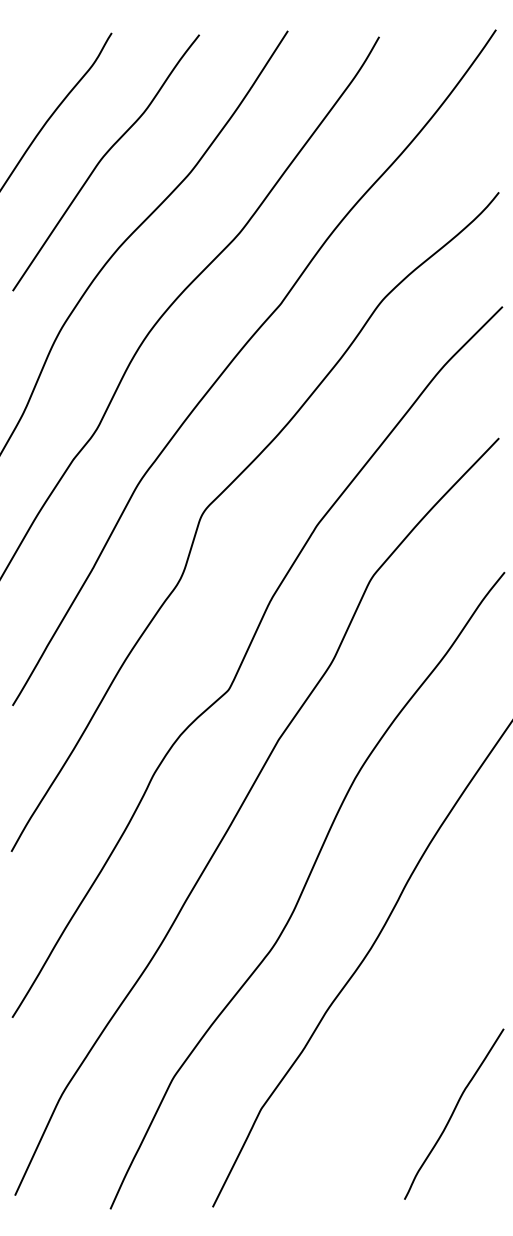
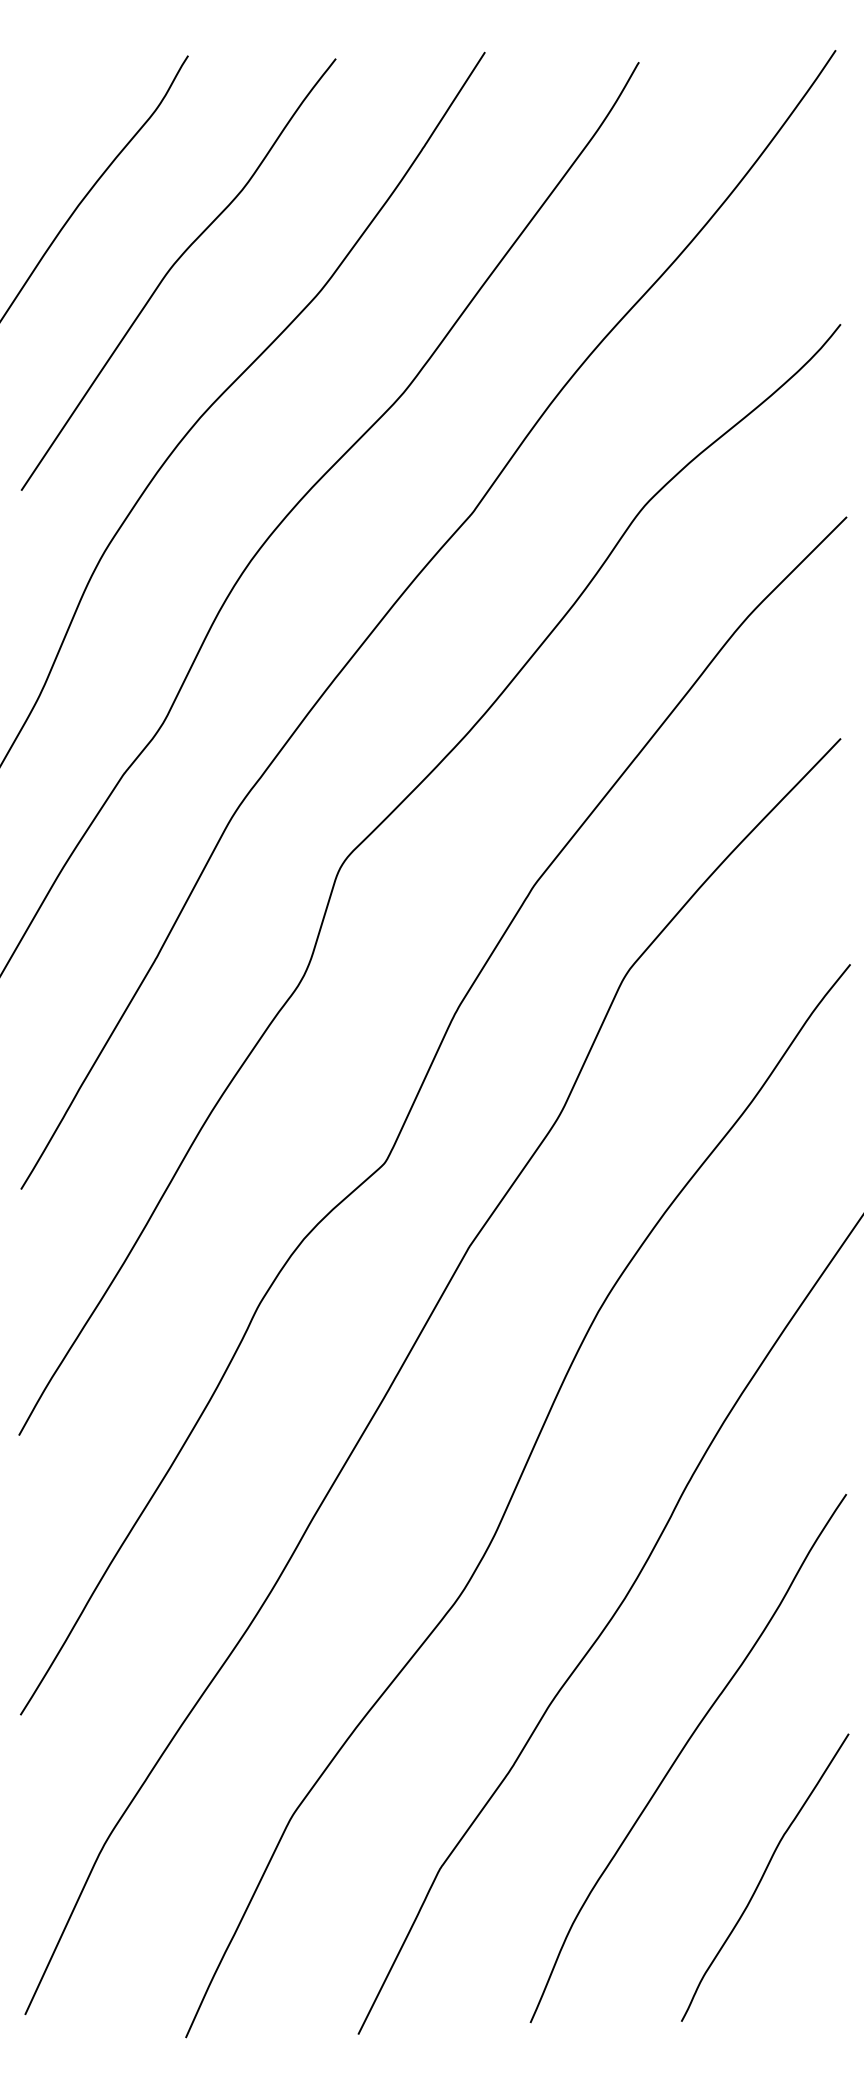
curve: (404, 1041) -> (681, 1755), added

